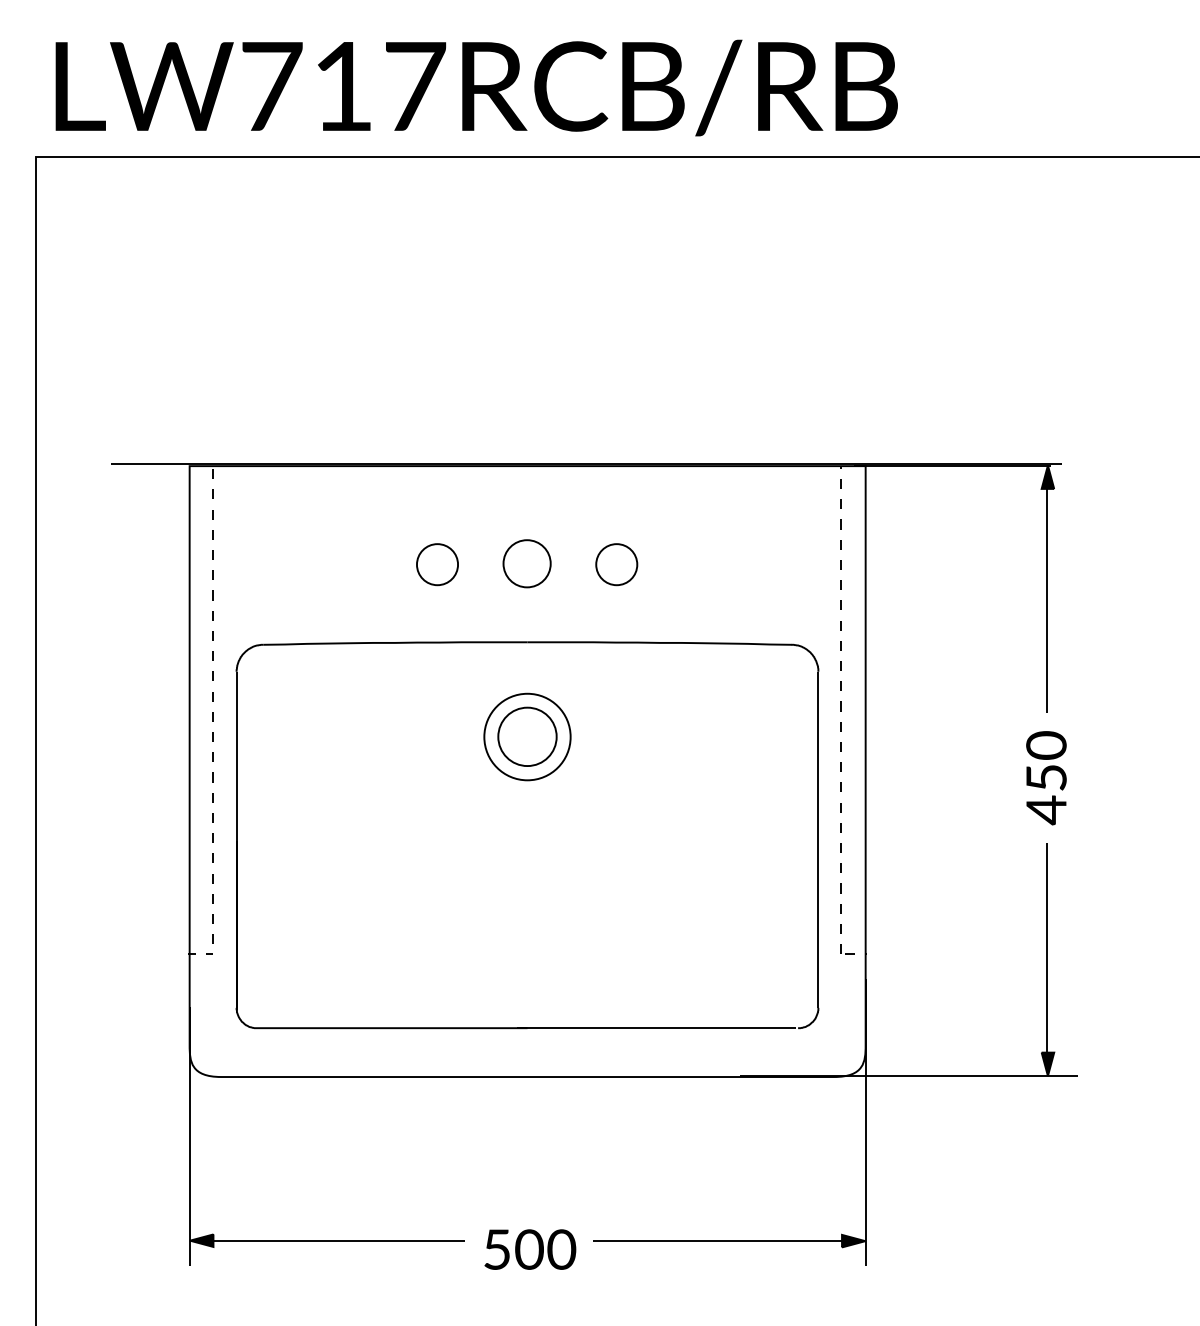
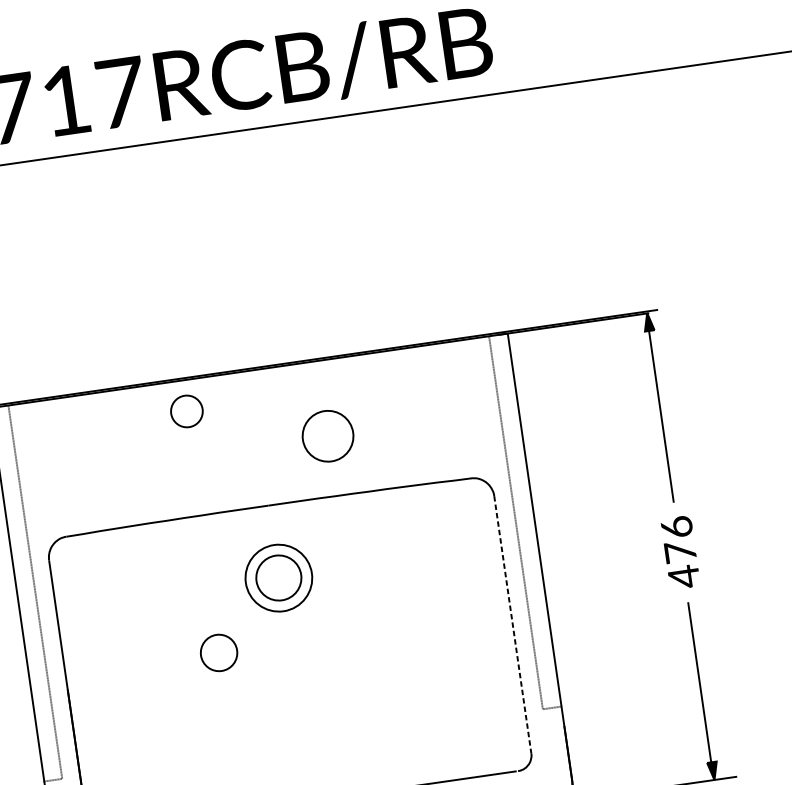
part: (526, 563) -> (218, 652), moved
part: (437, 564) -> (186, 411), moved
part: (616, 564) -> (327, 436), size x1.6
text: (1046, 760) -> (678, 538), 450 -> 476
line: (818, 840) -> (512, 625), solid -> dashed

